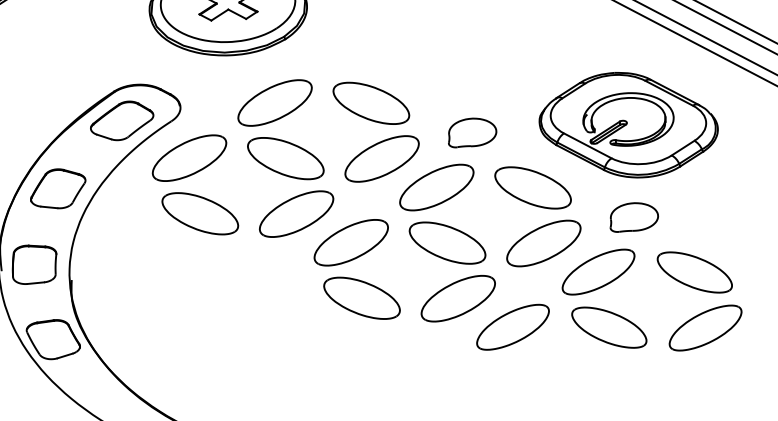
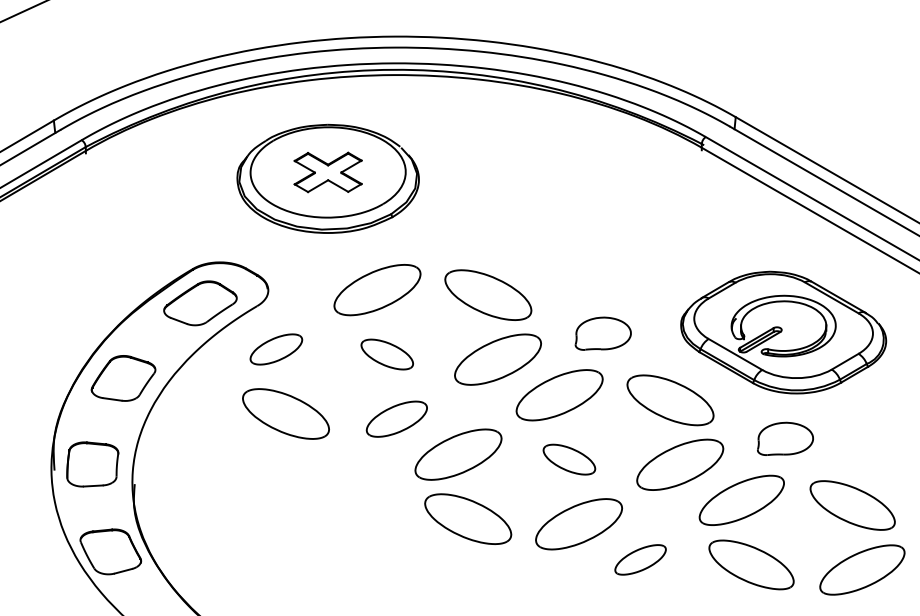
part: (189, 158) -> (276, 349), size x0.6
part: (286, 158) -> (387, 354), size x0.6
part: (296, 214) -> (396, 419), size x0.7
part: (447, 242) -> (569, 459), size x0.6
part: (512, 327) -> (640, 559), size x0.6

